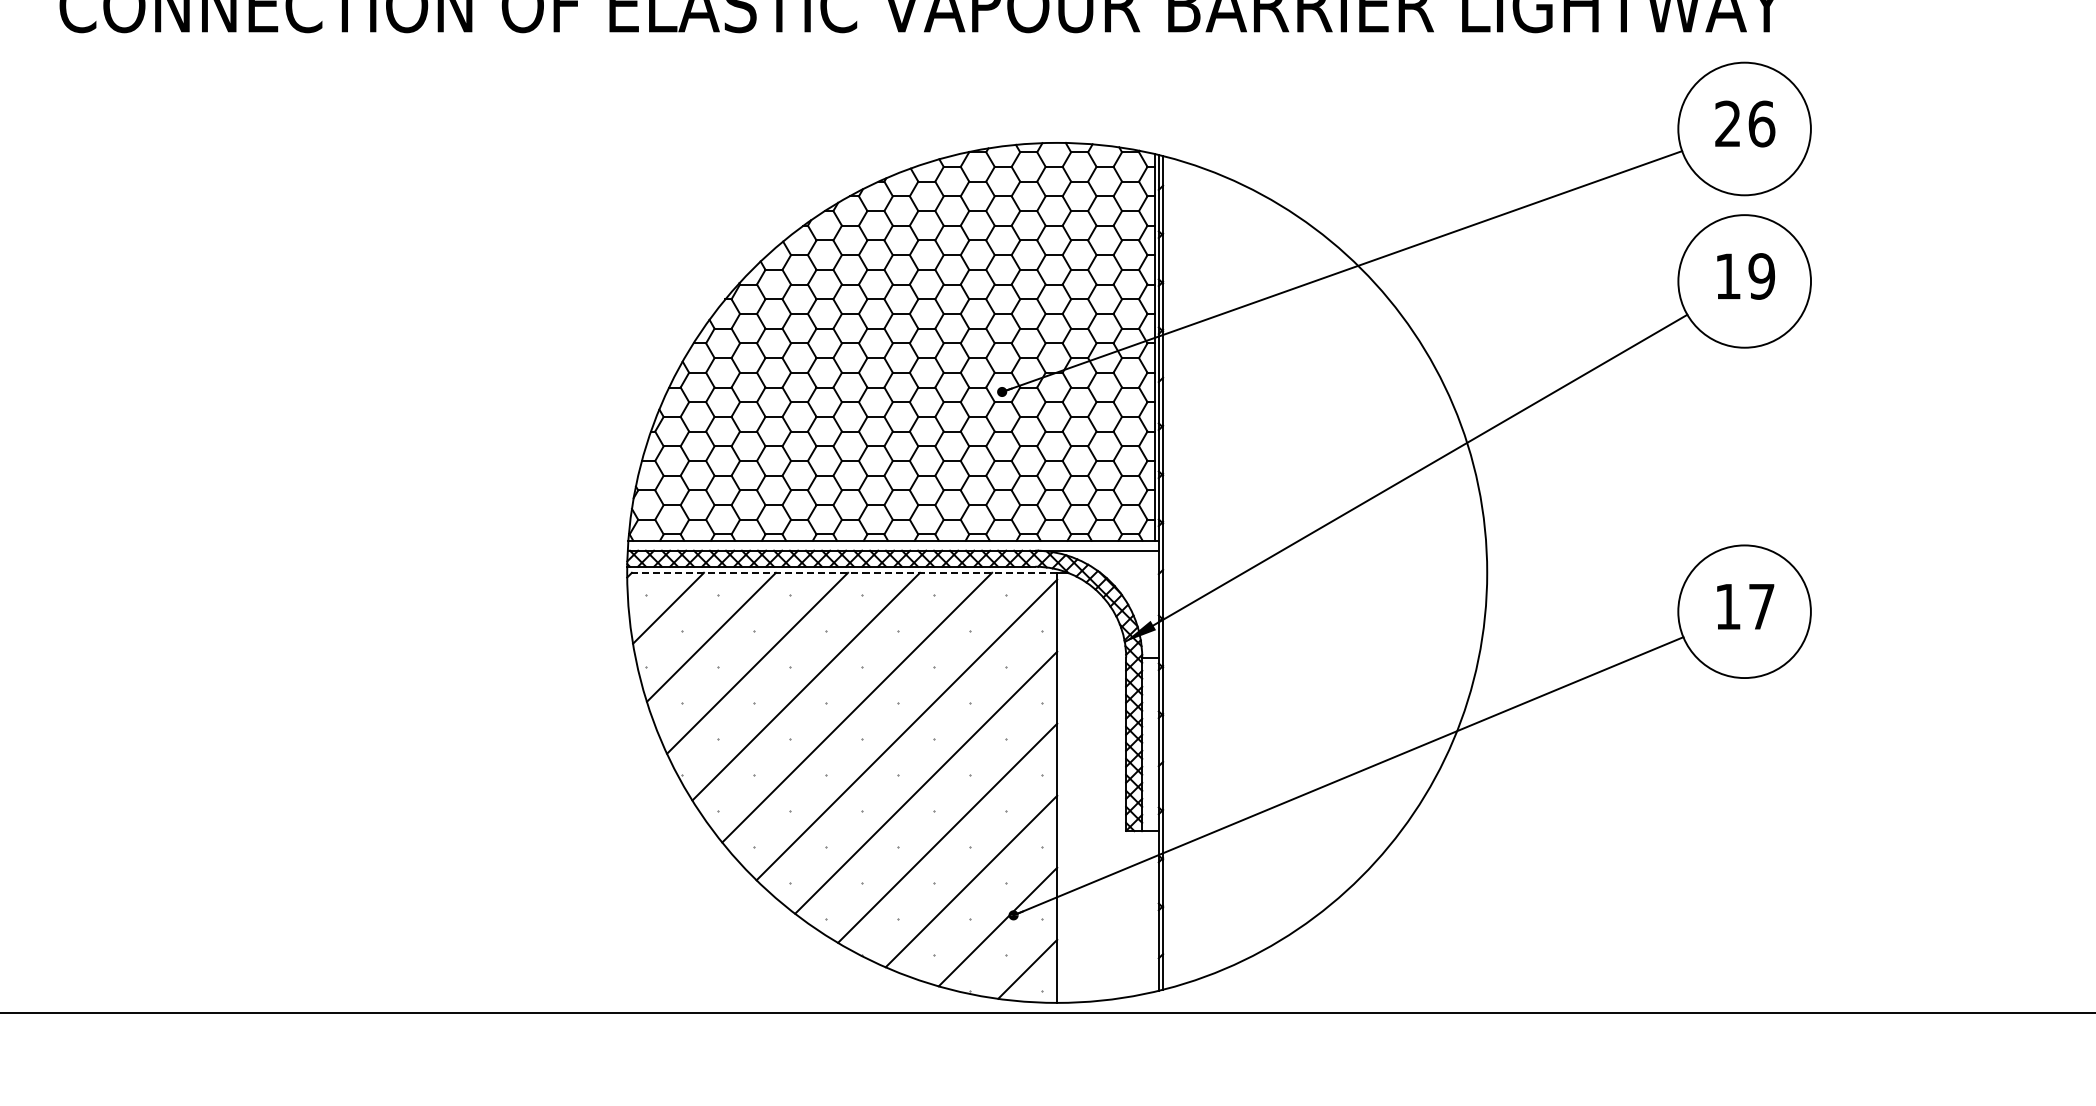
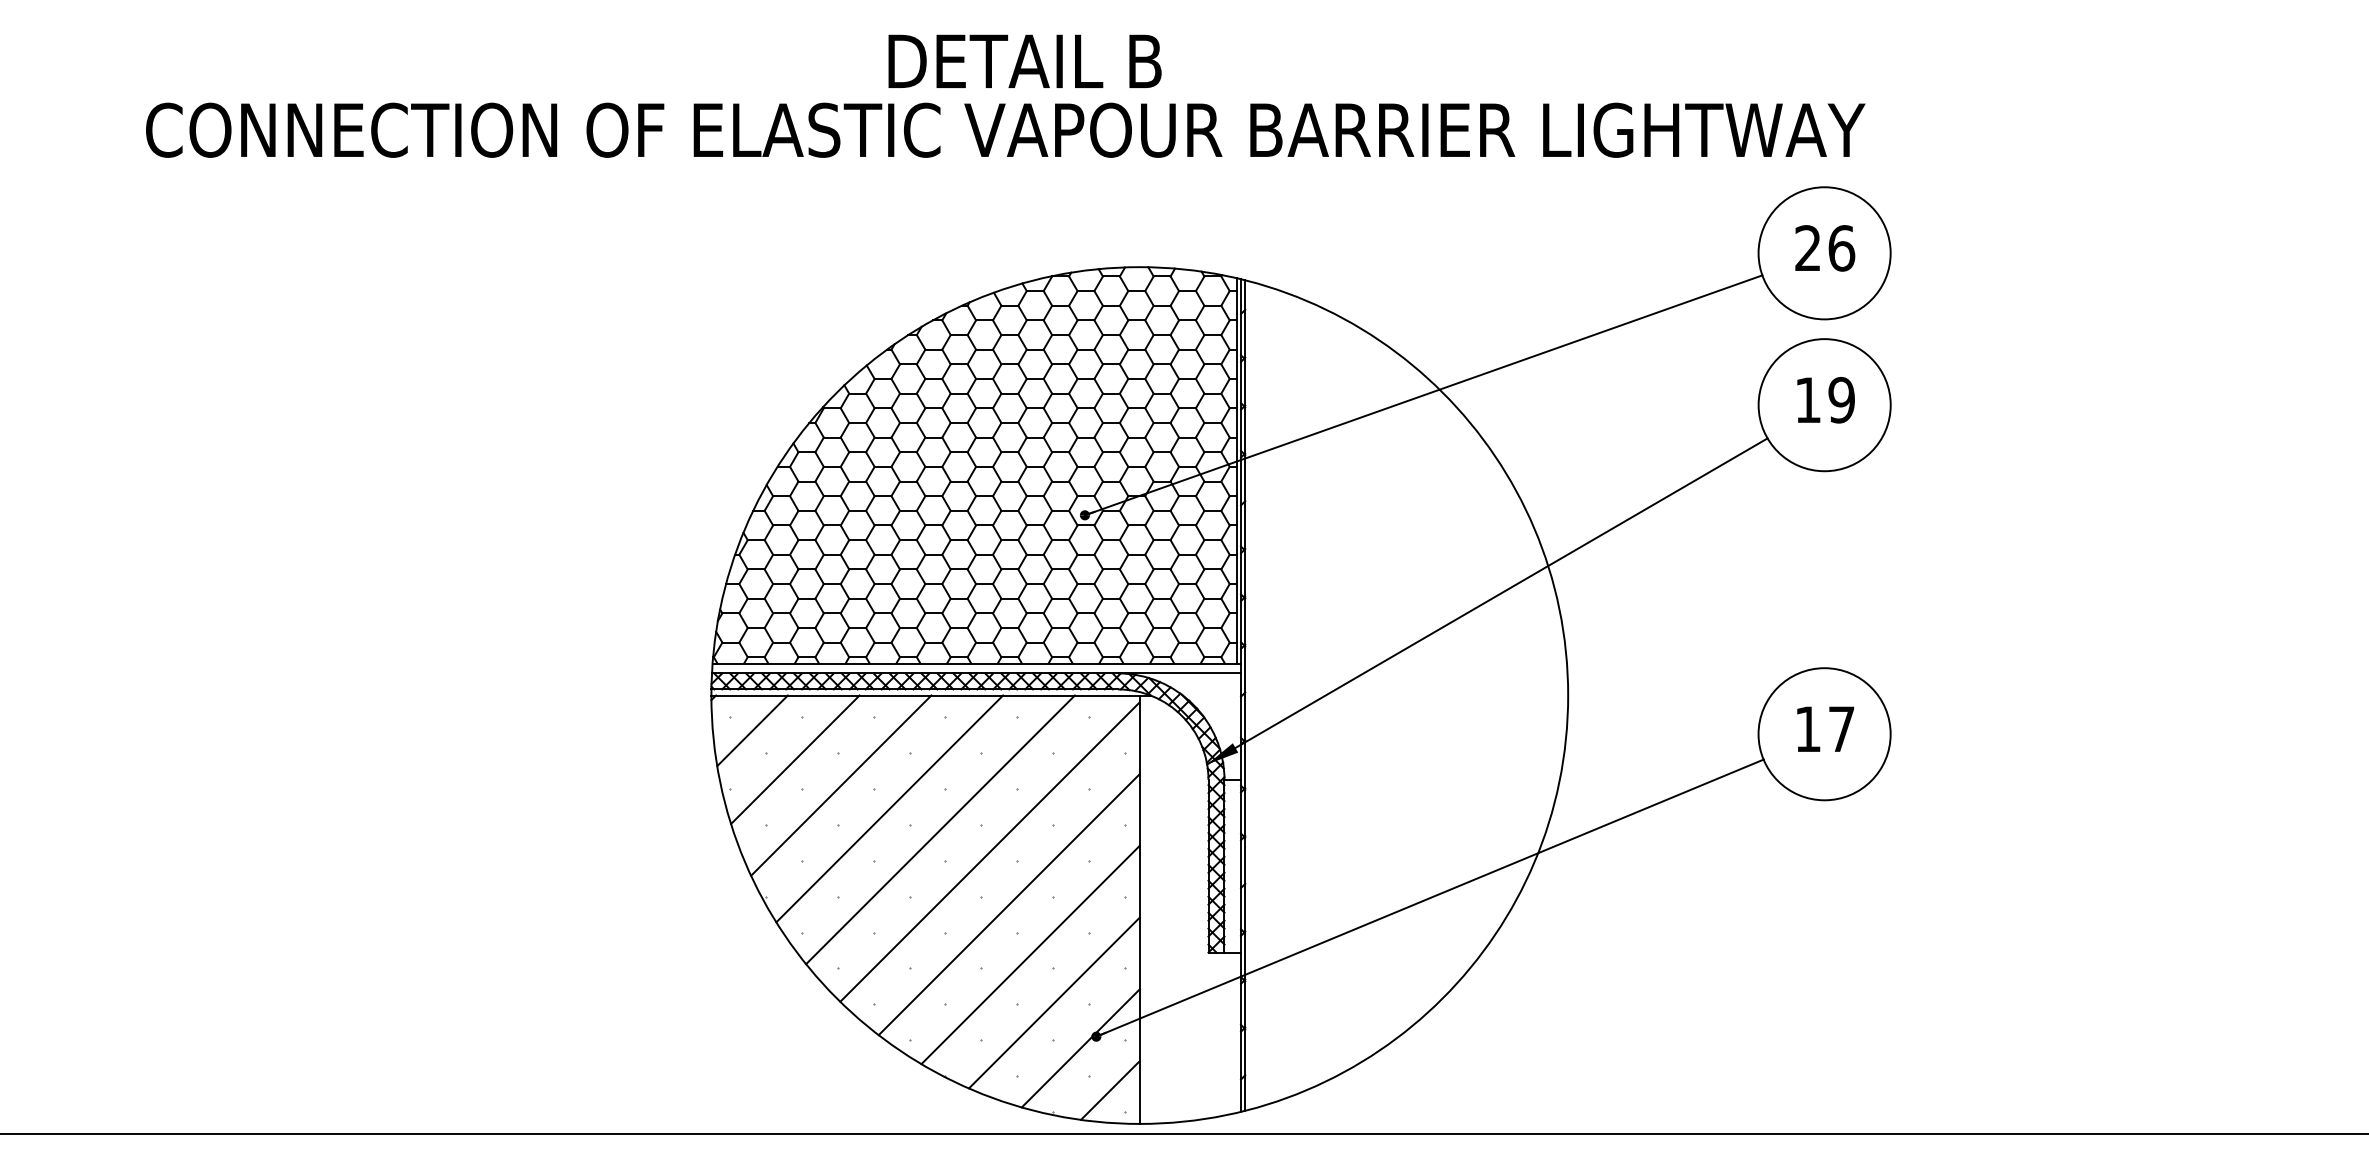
line: (842, 572) -> (925, 695), dashed -> solid

